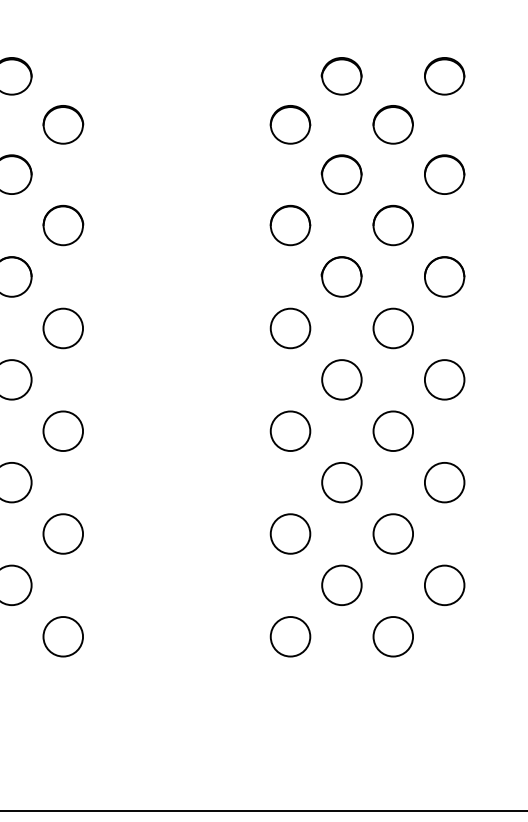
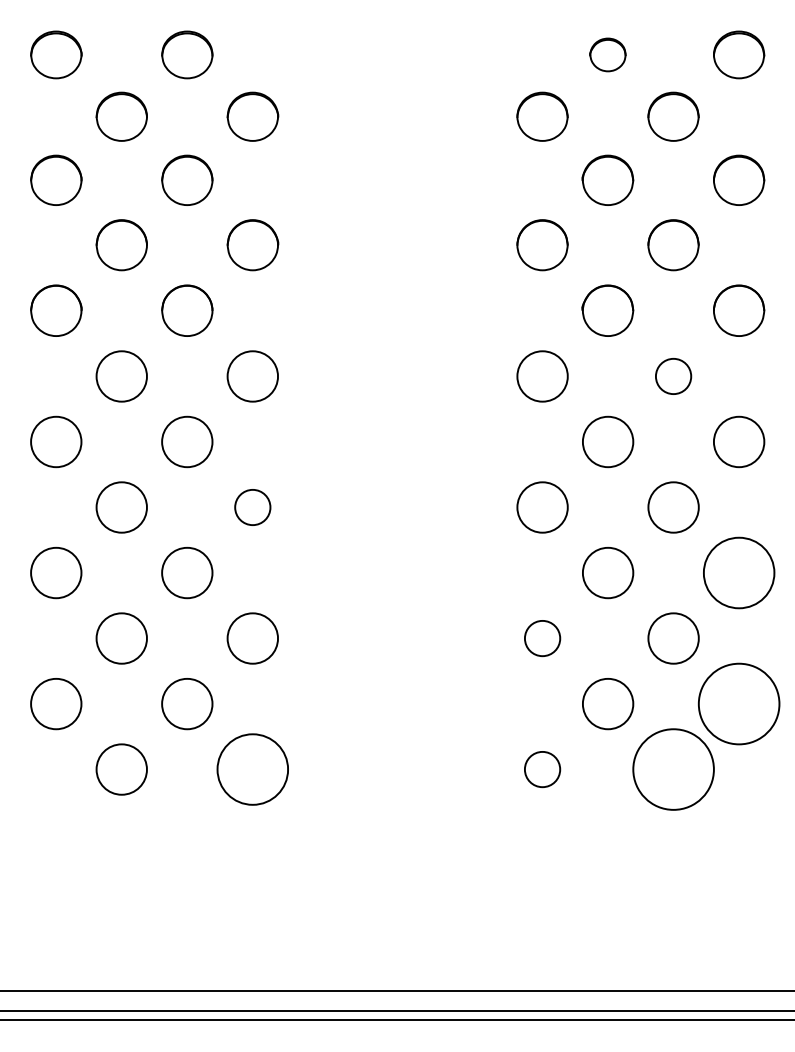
part: (341, 75) -> (607, 54), size x0.7
circle: (393, 328) -> (673, 376), size x0.7
circle: (63, 431) -> (252, 507), size x0.7
circle: (444, 482) -> (738, 572), size x1.4
circle: (290, 533) -> (542, 638), size x0.7
circle: (444, 584) -> (738, 703), size x1.6
circle: (63, 636) -> (252, 769), size x1.4
circle: (290, 636) -> (542, 769), size x0.7
circle: (393, 636) -> (673, 769), size x1.6

